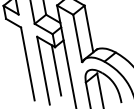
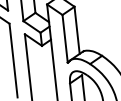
line: (56, 70) -> (41, 69), removed

